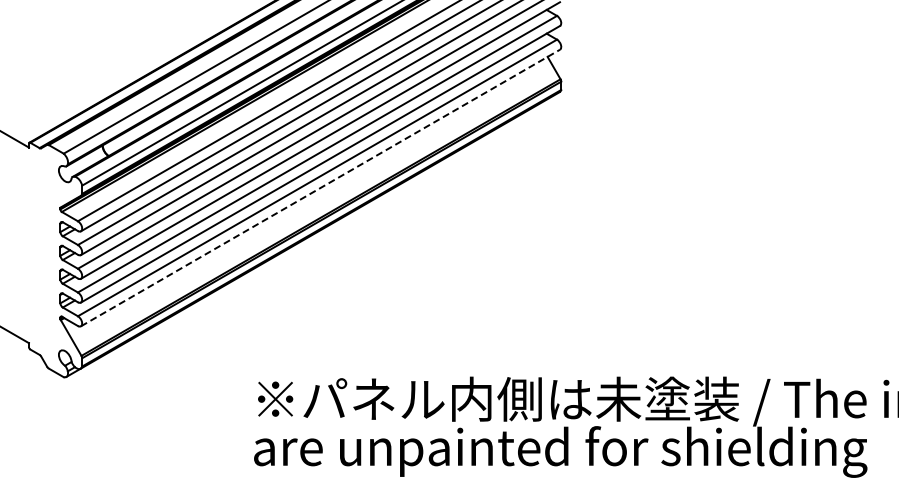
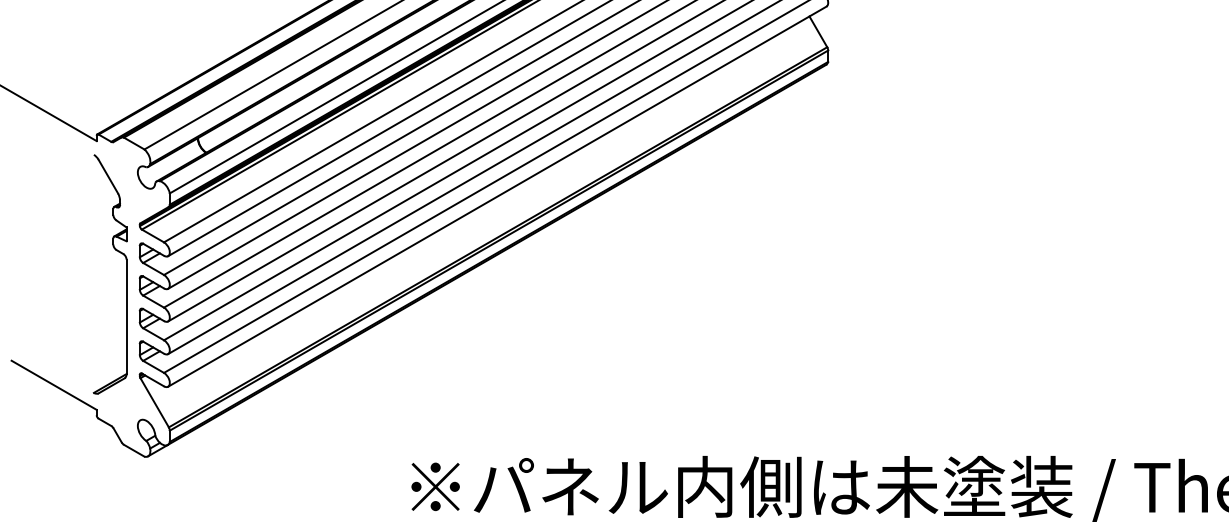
line: (320, 188) -> (497, 197), dashed -> solid
part: (50, 244) -> (126, 274), added

